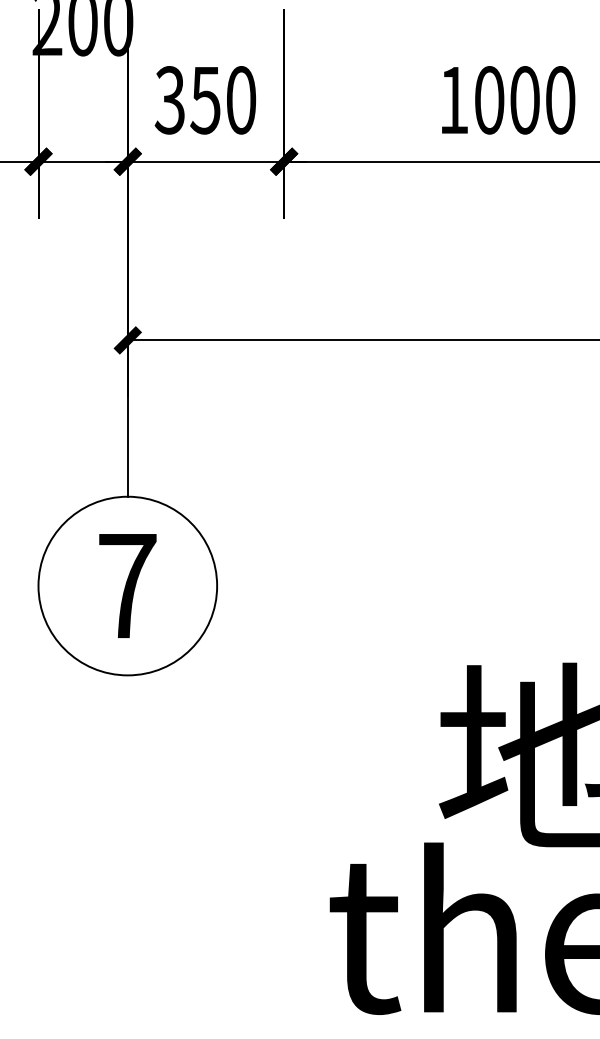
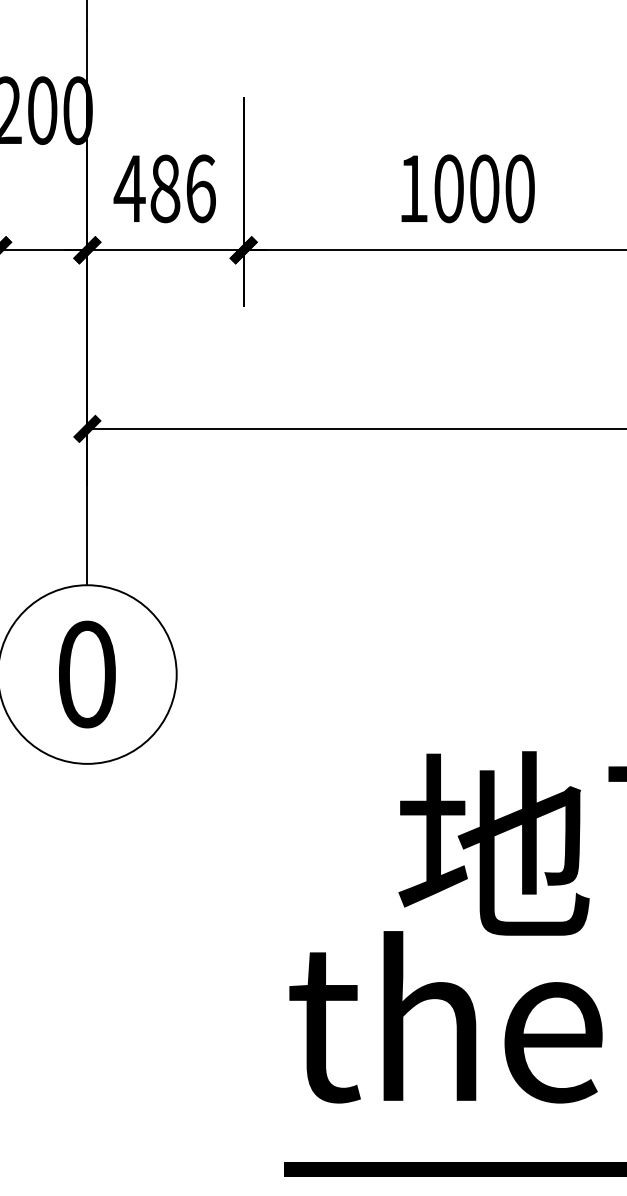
text: (204, 99) -> (164, 188), 350 -> 486
text: (127, 585) -> (87, 674), 7 -> 0

